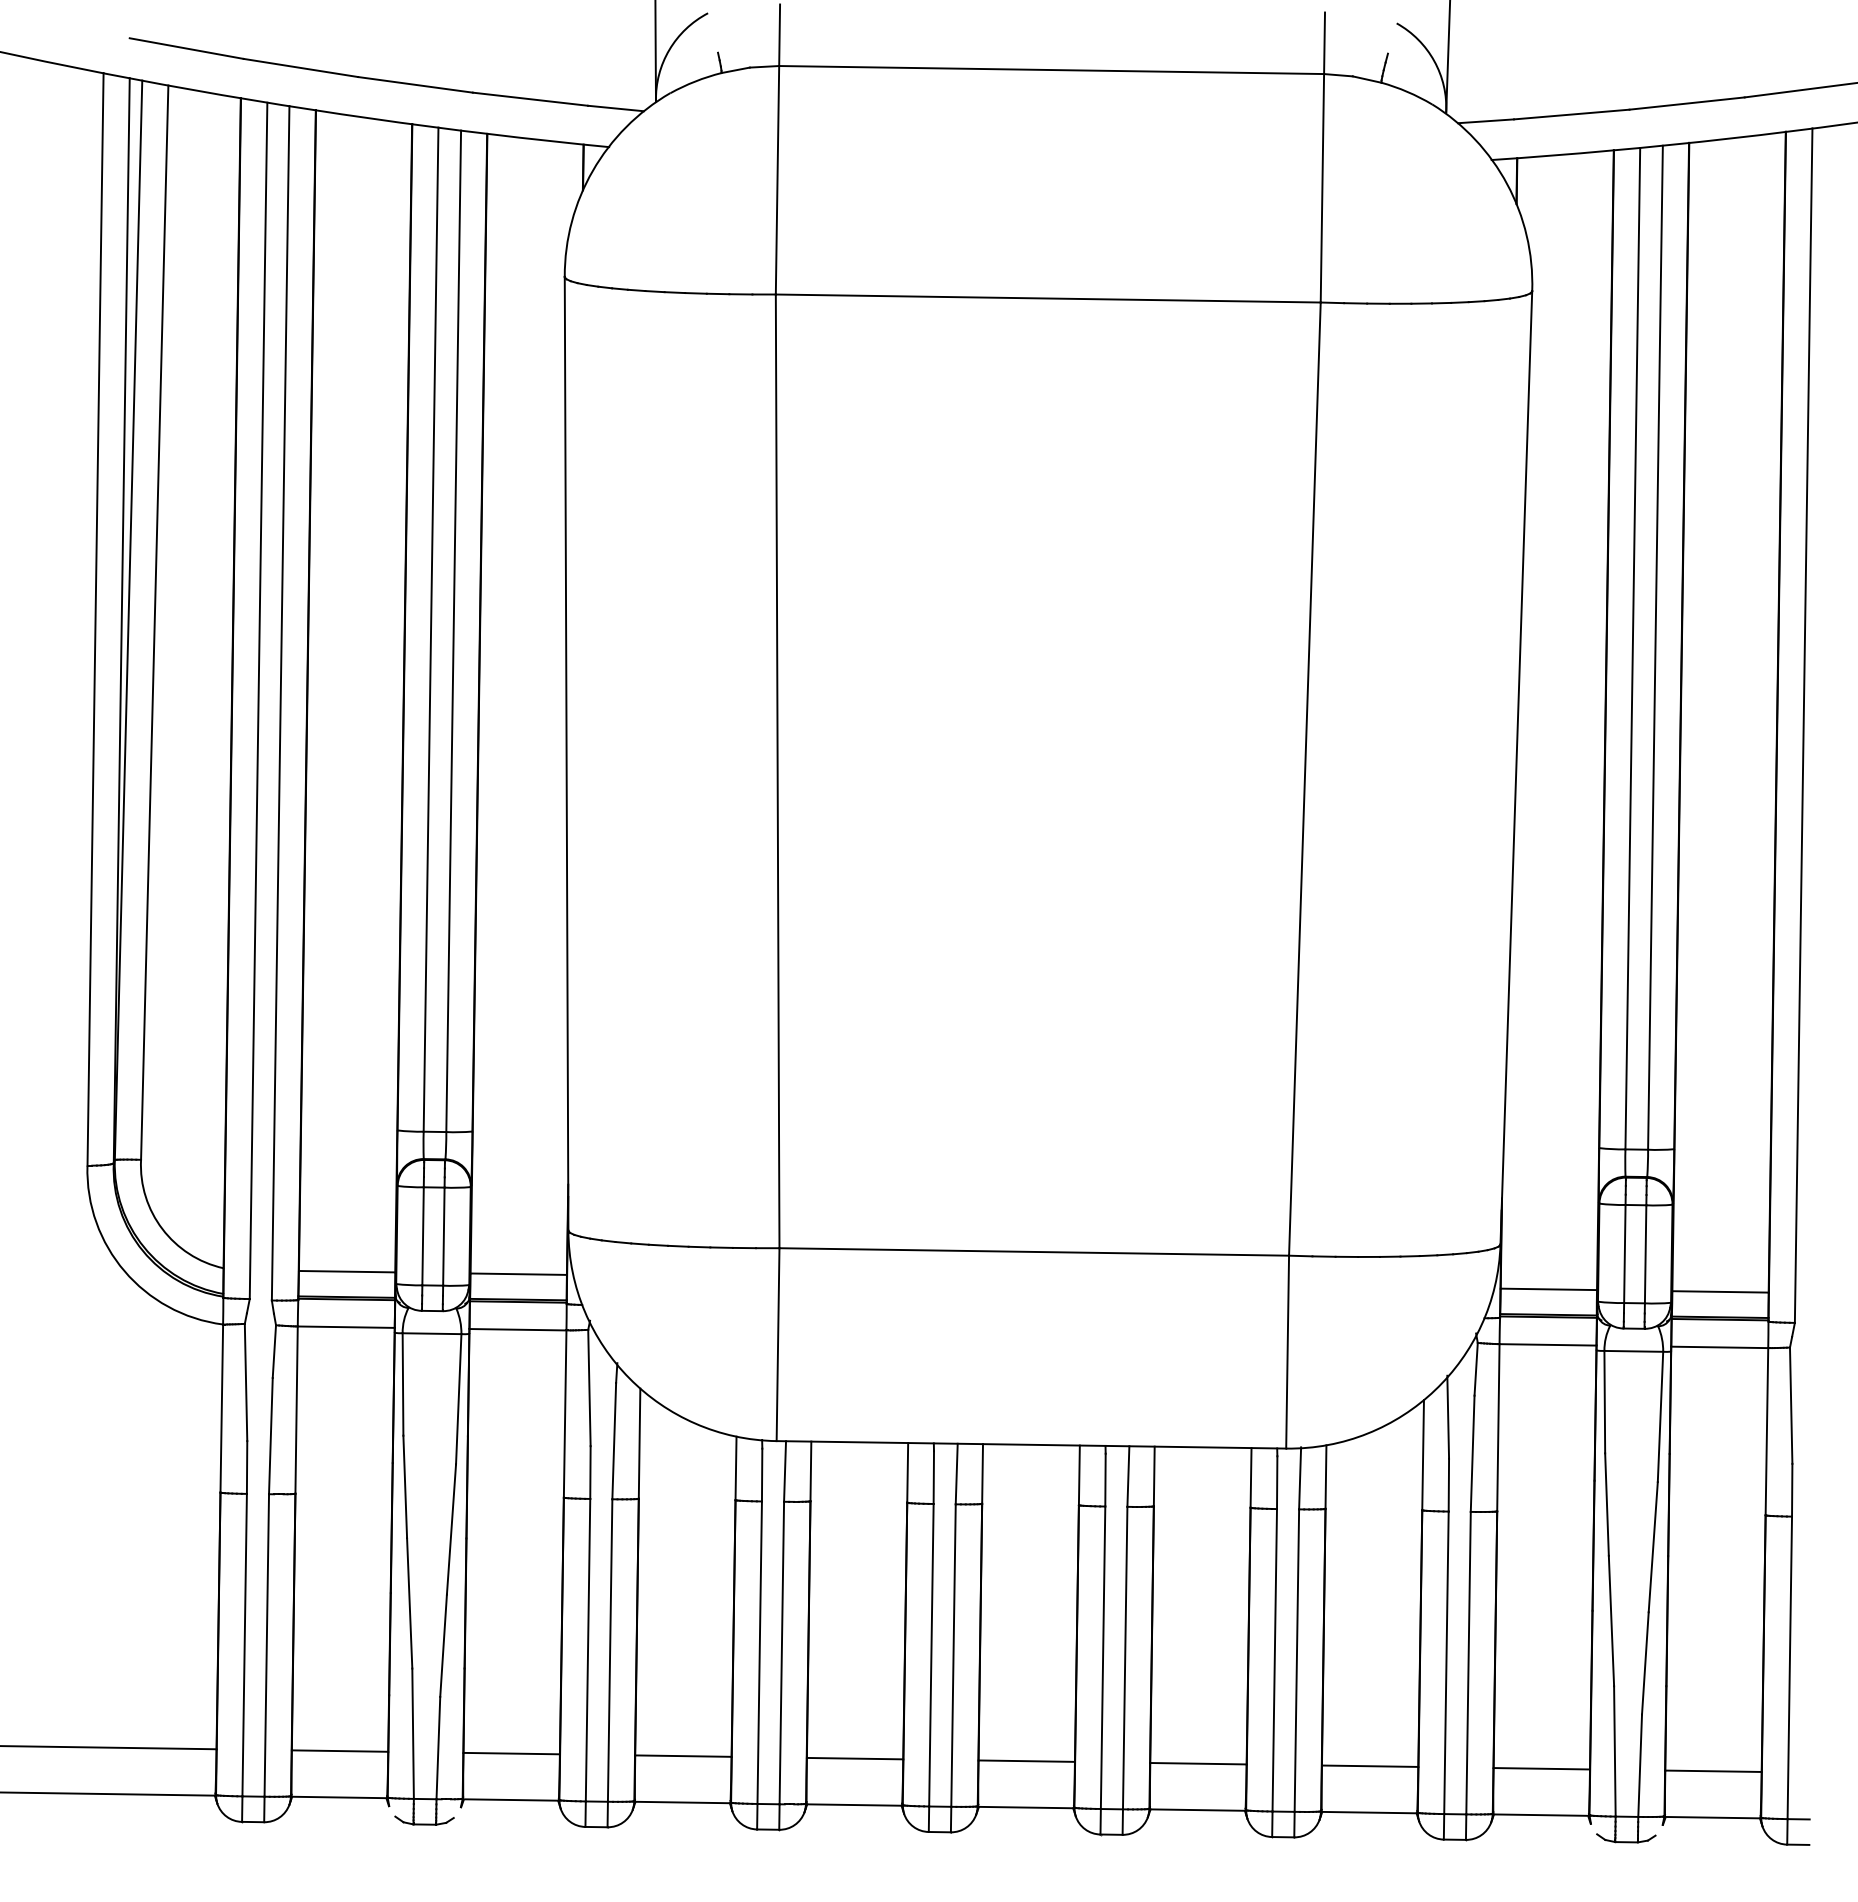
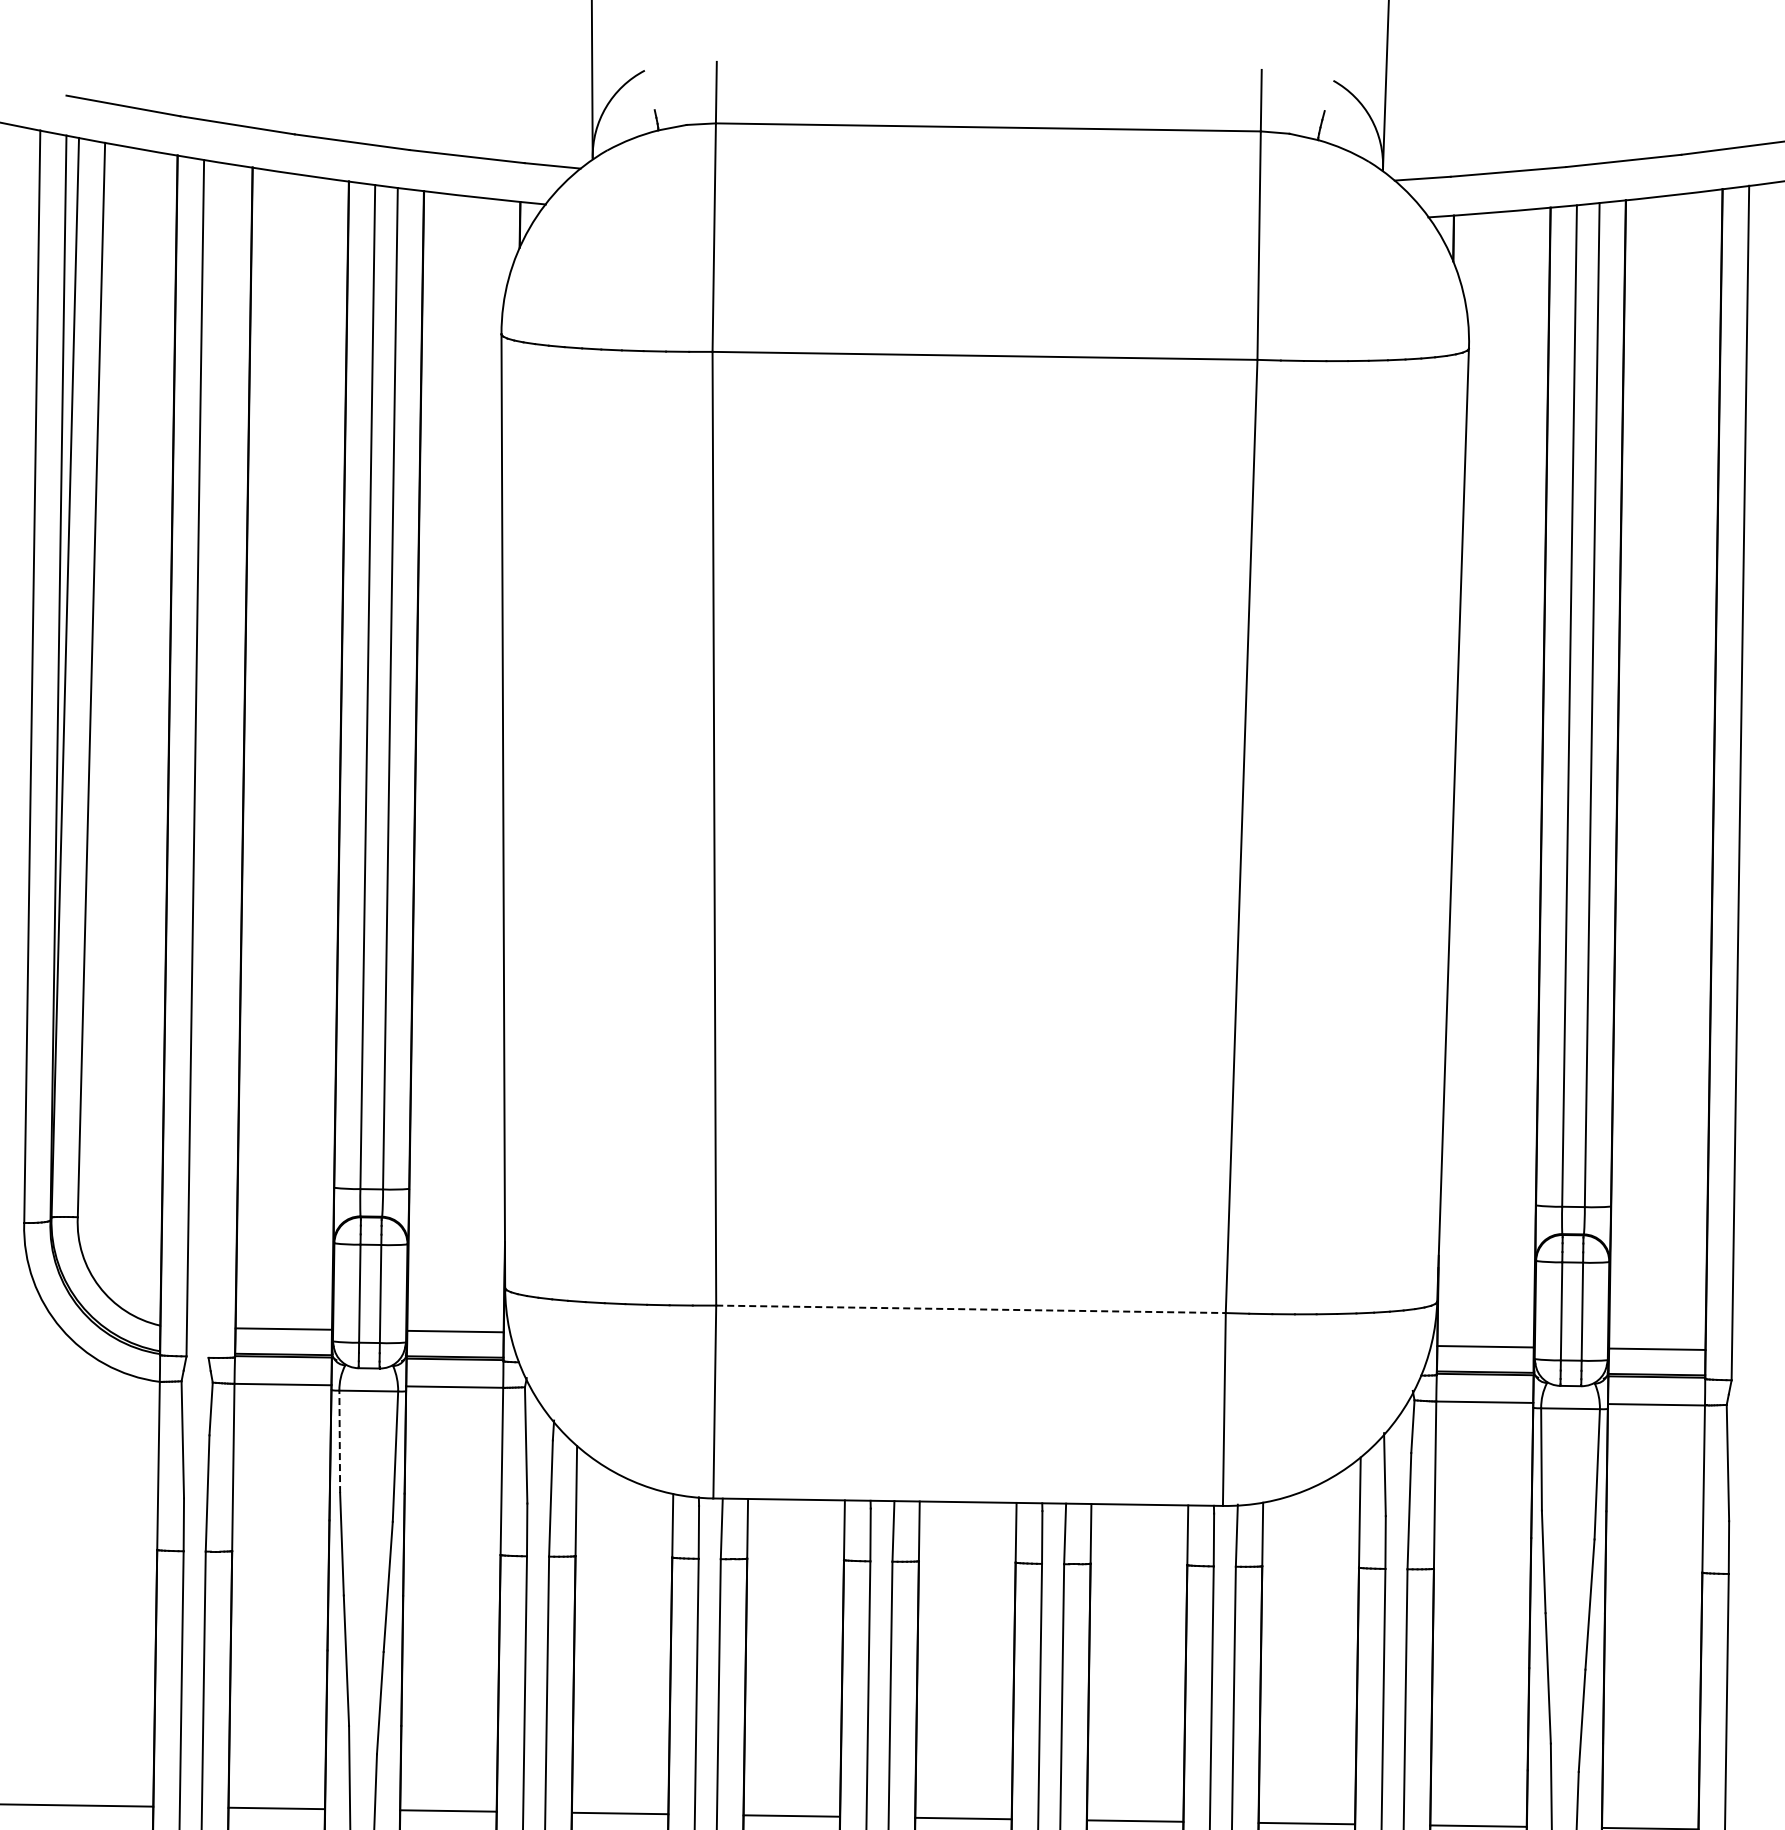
line: (280, 703) -> (217, 760), removed
line: (1034, 1251) -> (971, 1308), solid -> dashed
line: (403, 1383) -> (340, 1440), solid -> dashed

